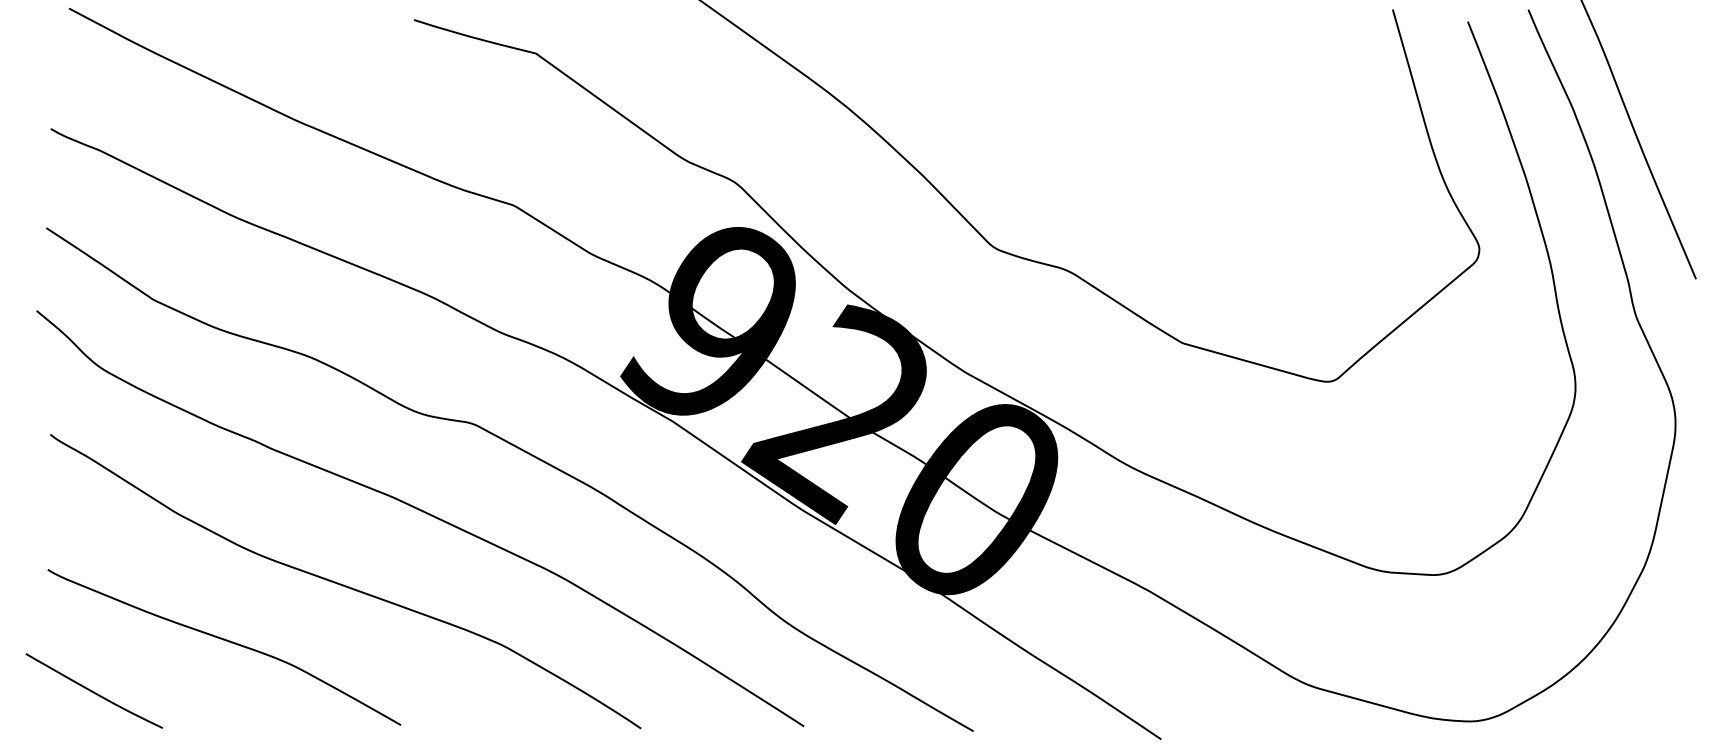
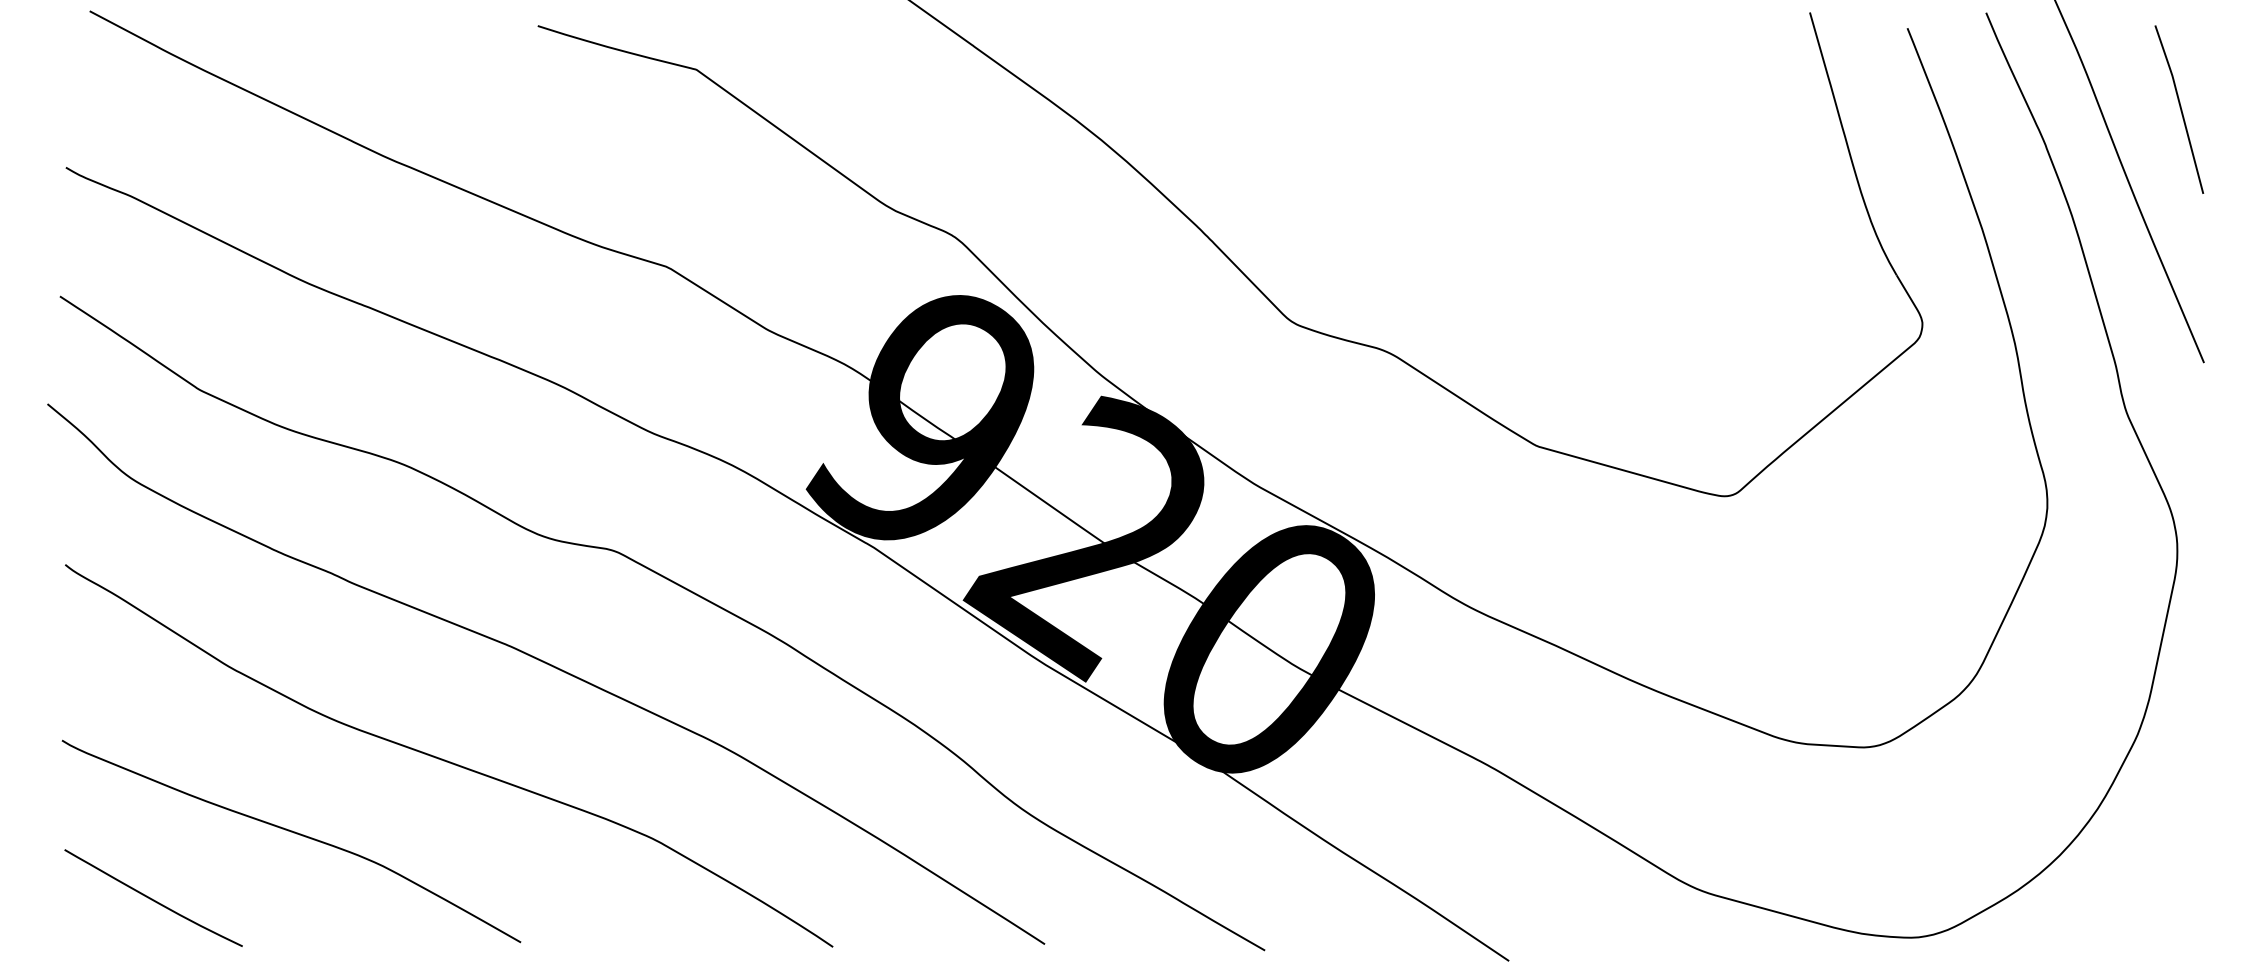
curve: (1677, 84) -> (2179, 109), added
curve: (92, 690) -> (151, 897), moved

